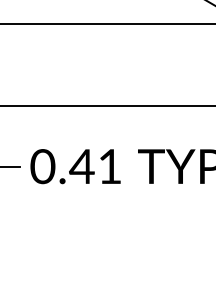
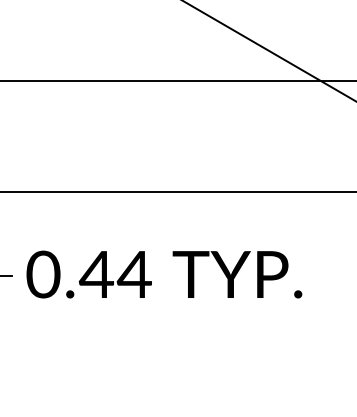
text: (109, 166) -> (133, 274), 0.41 -> 0.44

